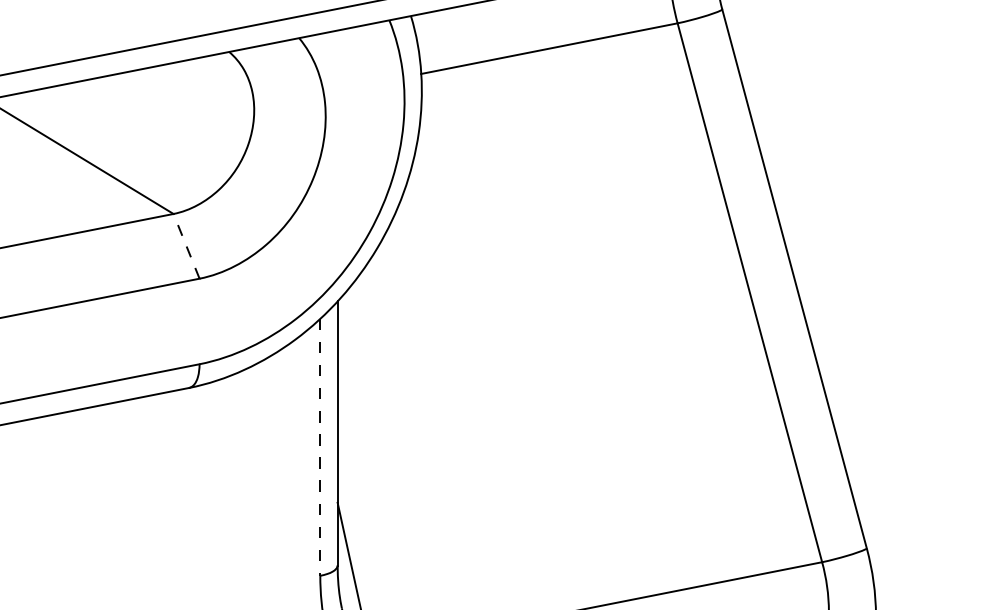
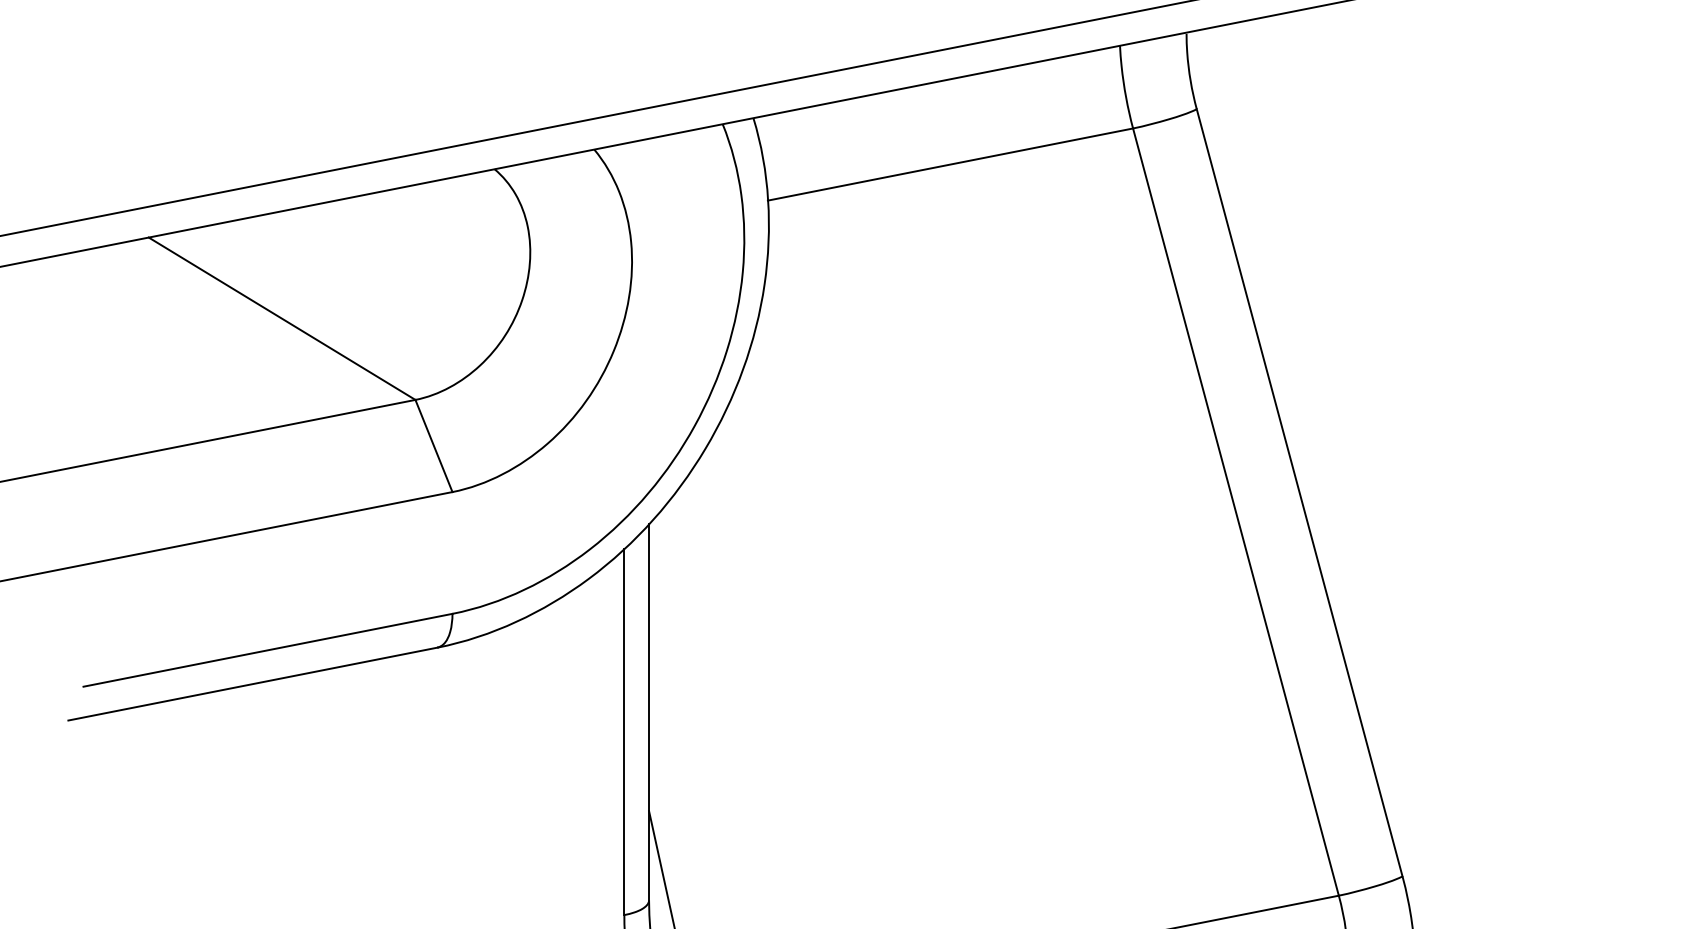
line: (186, 246) -> (433, 446), dashed -> solid
line: (320, 447) -> (624, 732), dashed -> solid

